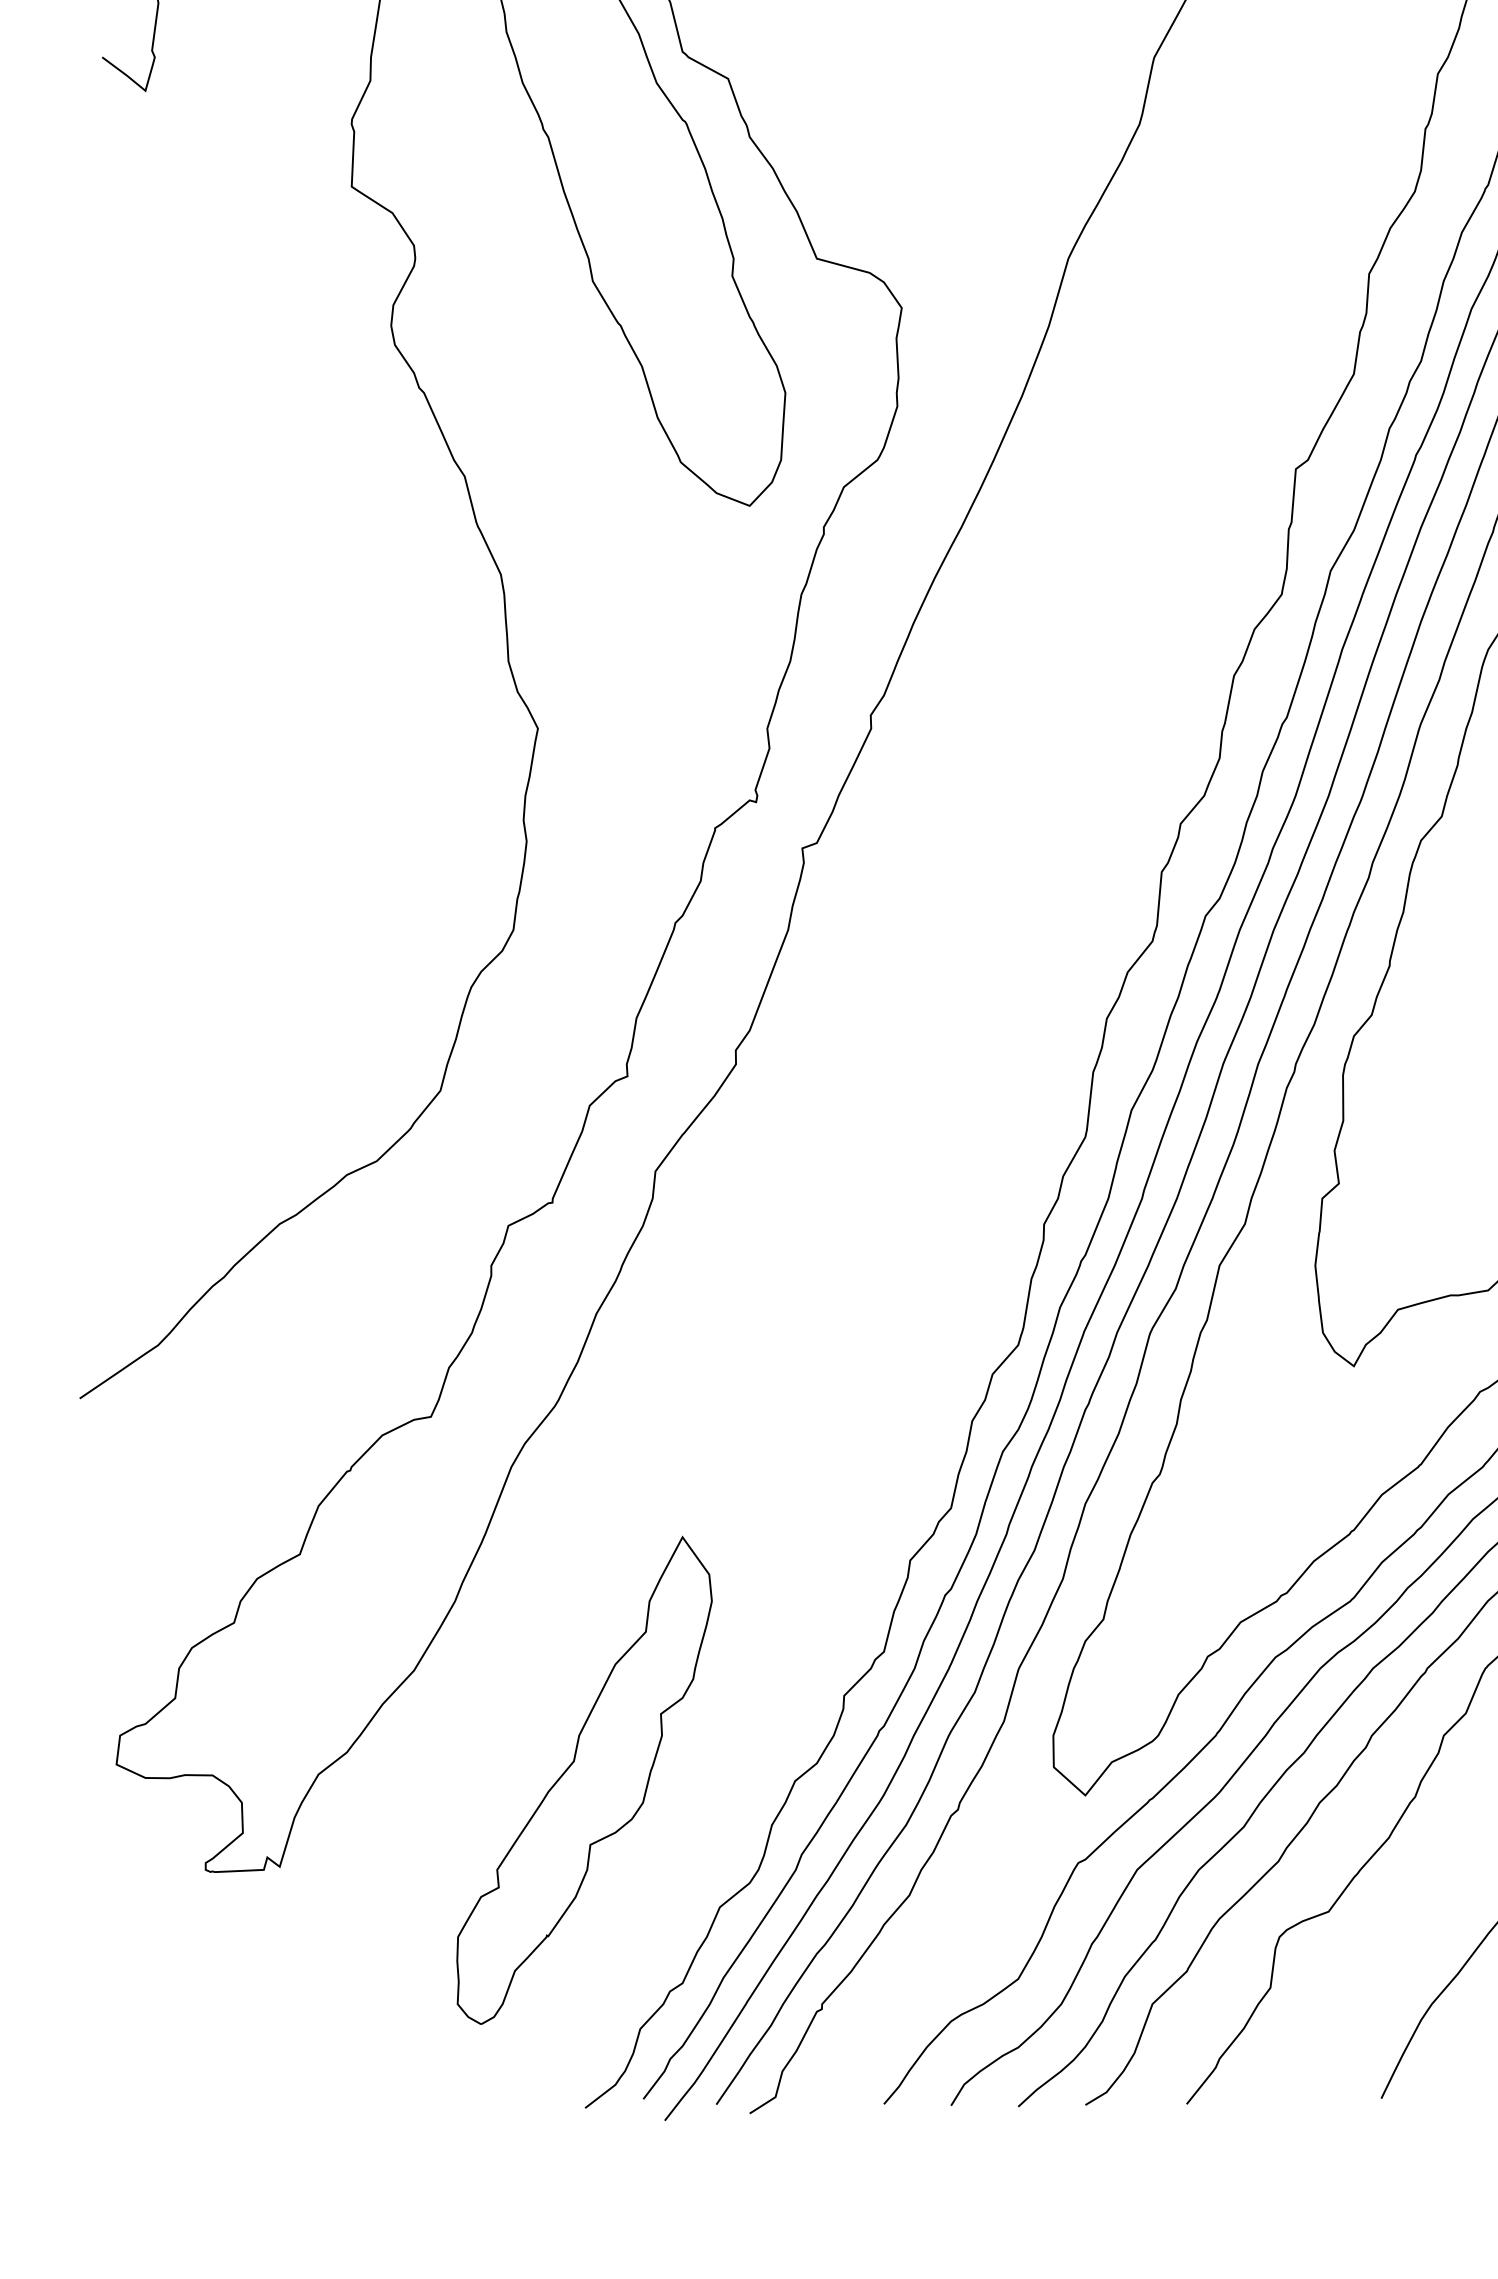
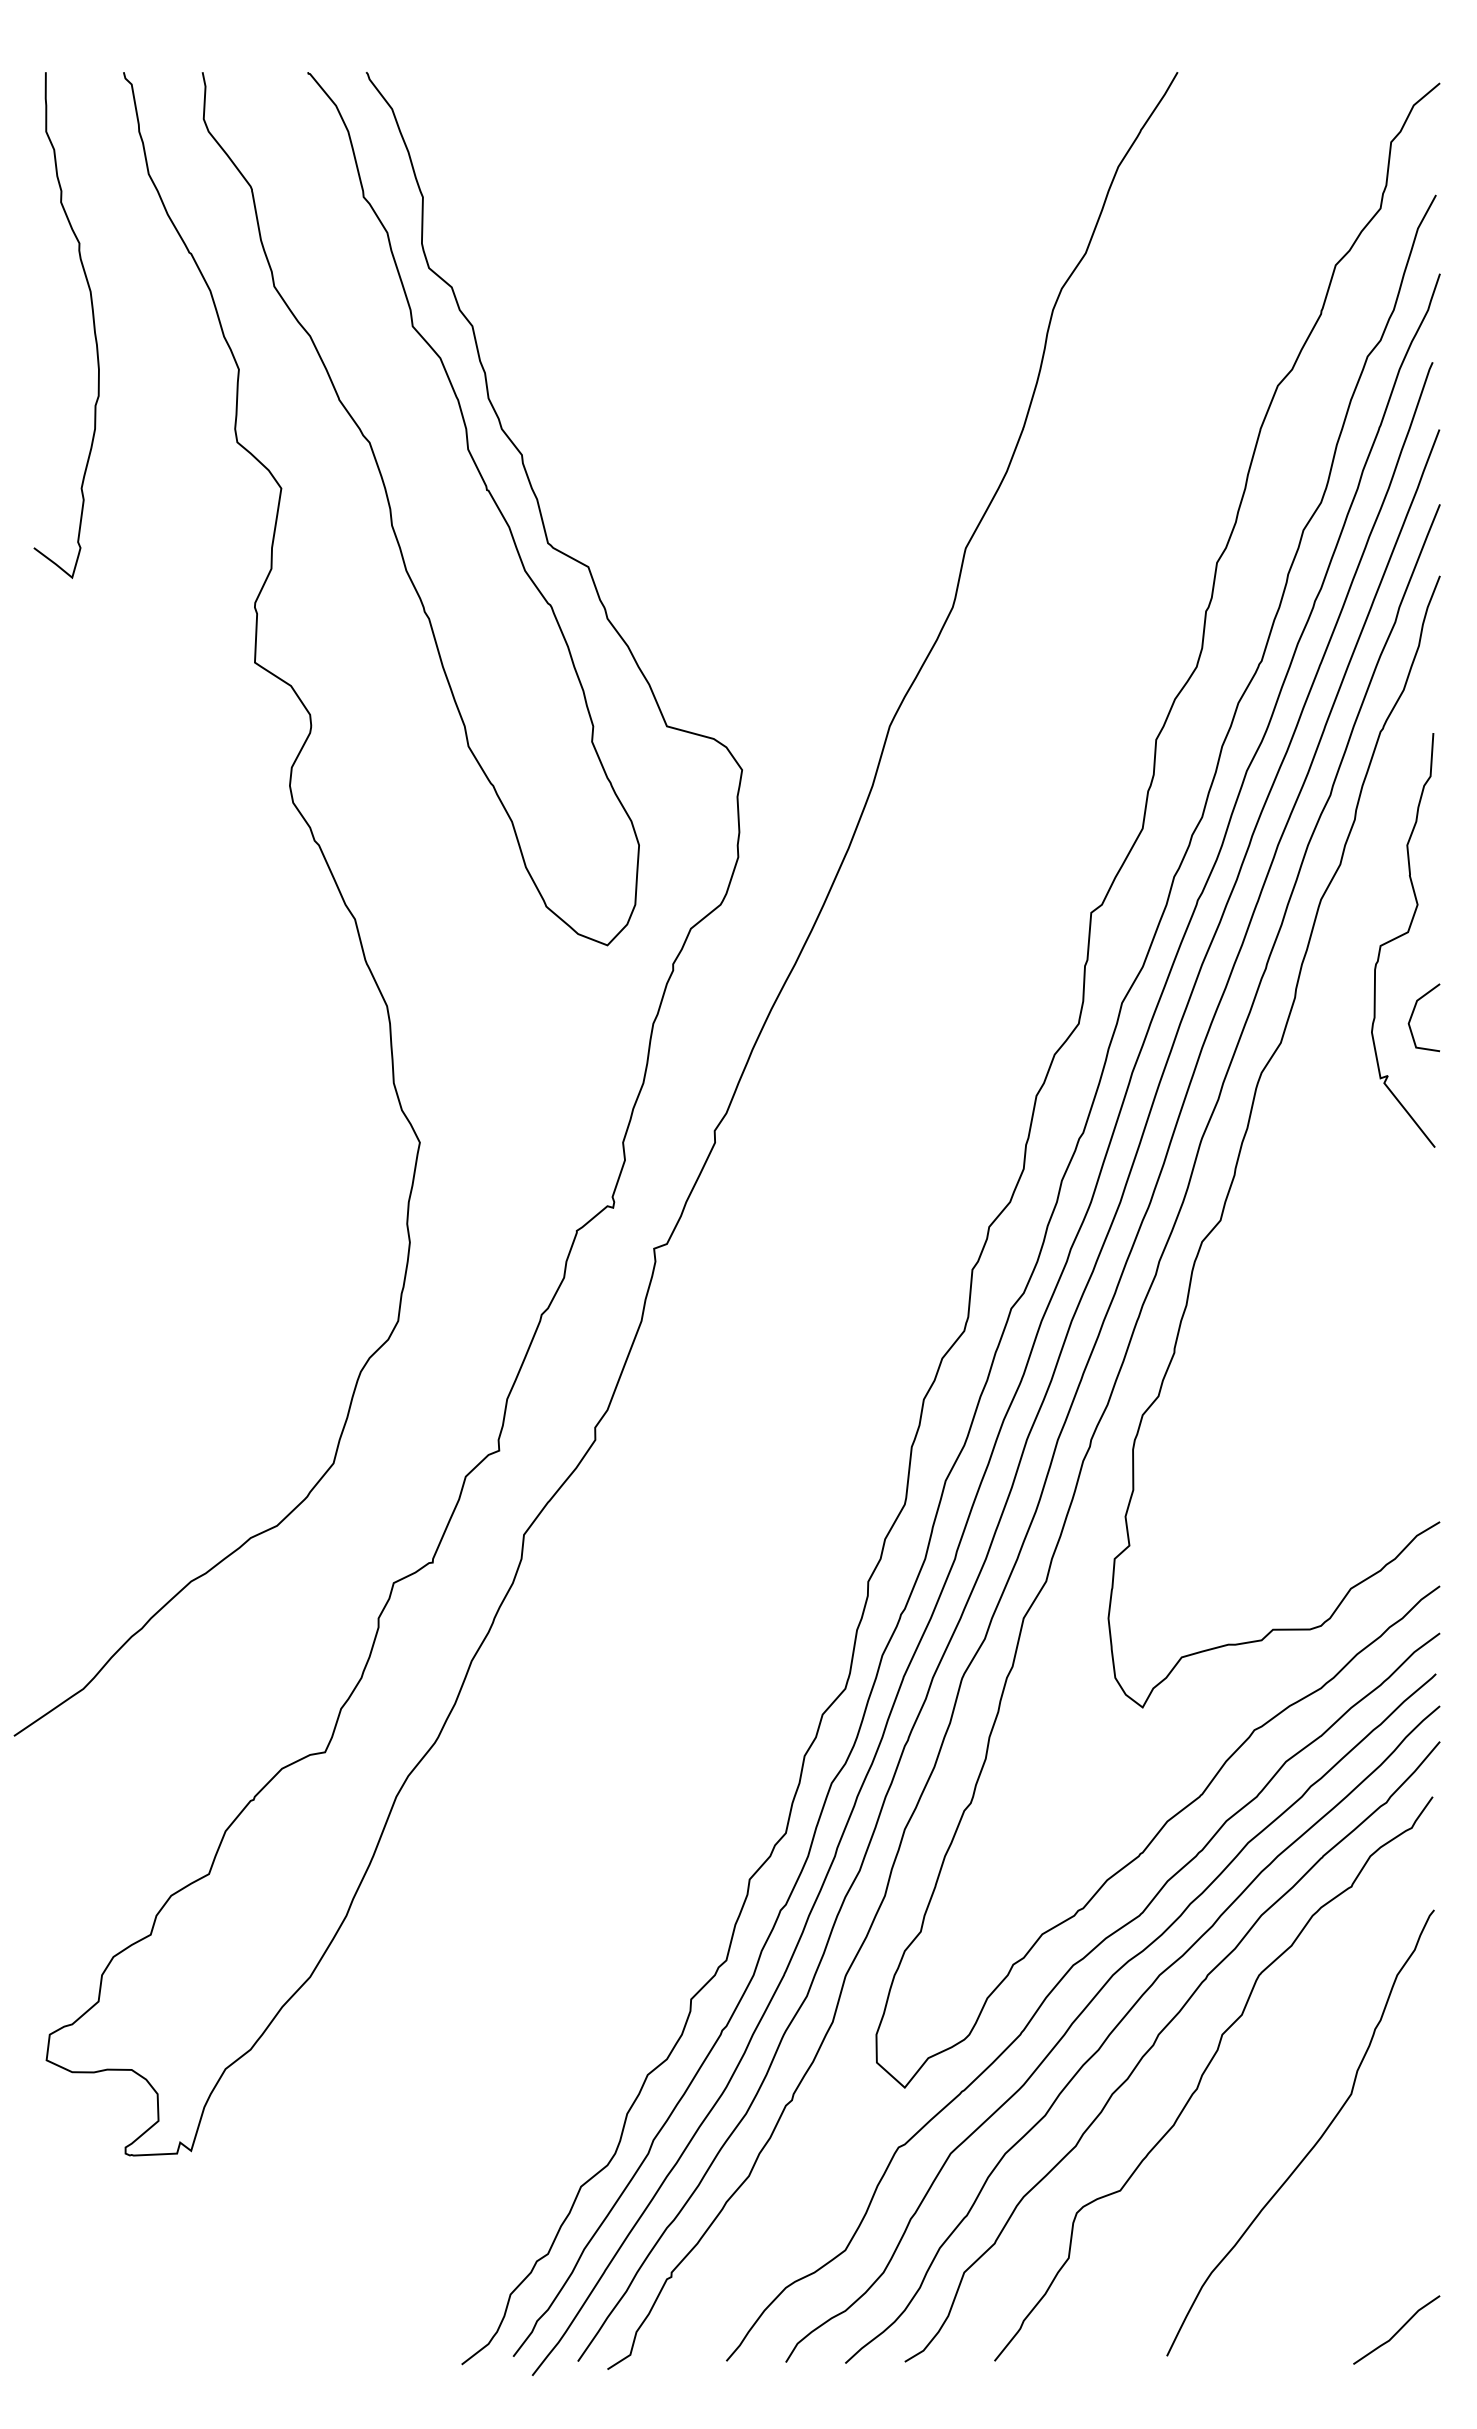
part: (583, 1779) -> (460, 2073), removed

